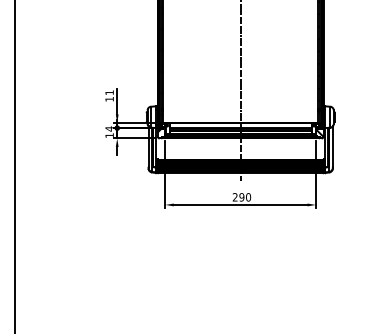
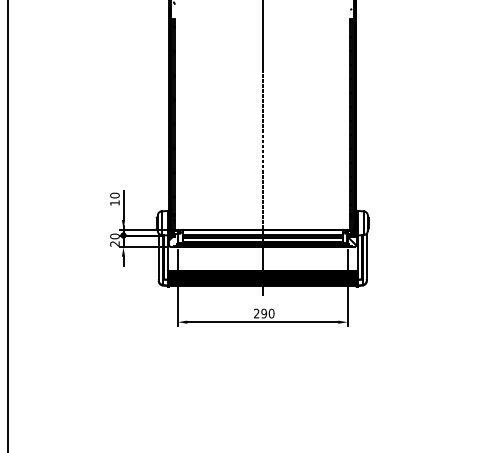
text: (109, 92) -> (114, 195), 11 -> 10
text: (109, 131) -> (114, 239), 14 -> 20

